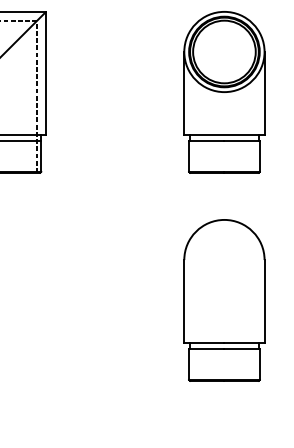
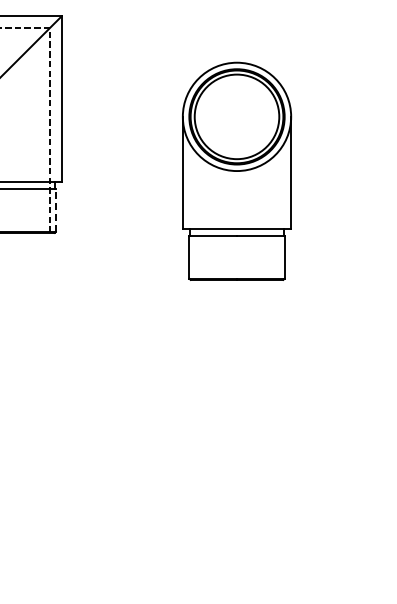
part: (224, 91) -> (237, 170), moved
line: (41, 156) -> (55, 210), solid -> dashed
part: (224, 299) -> (303, 404), removed

